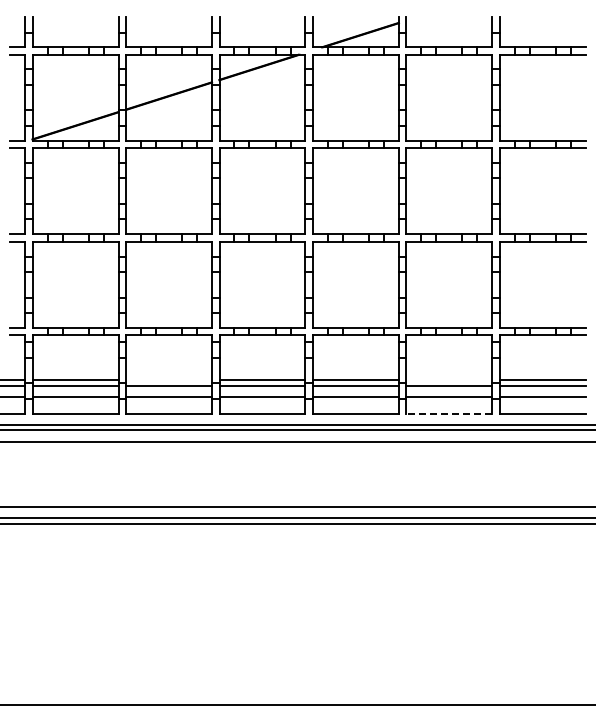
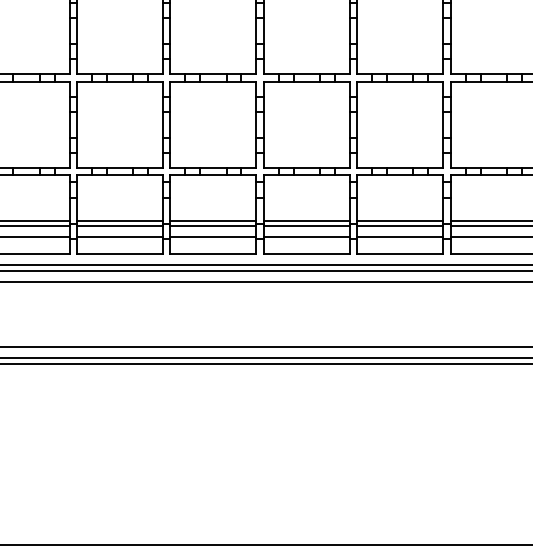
line: (169, 380) -> (120, 220), added
line: (449, 380) -> (400, 220), added
line: (449, 413) -> (400, 253), dashed -> solid

